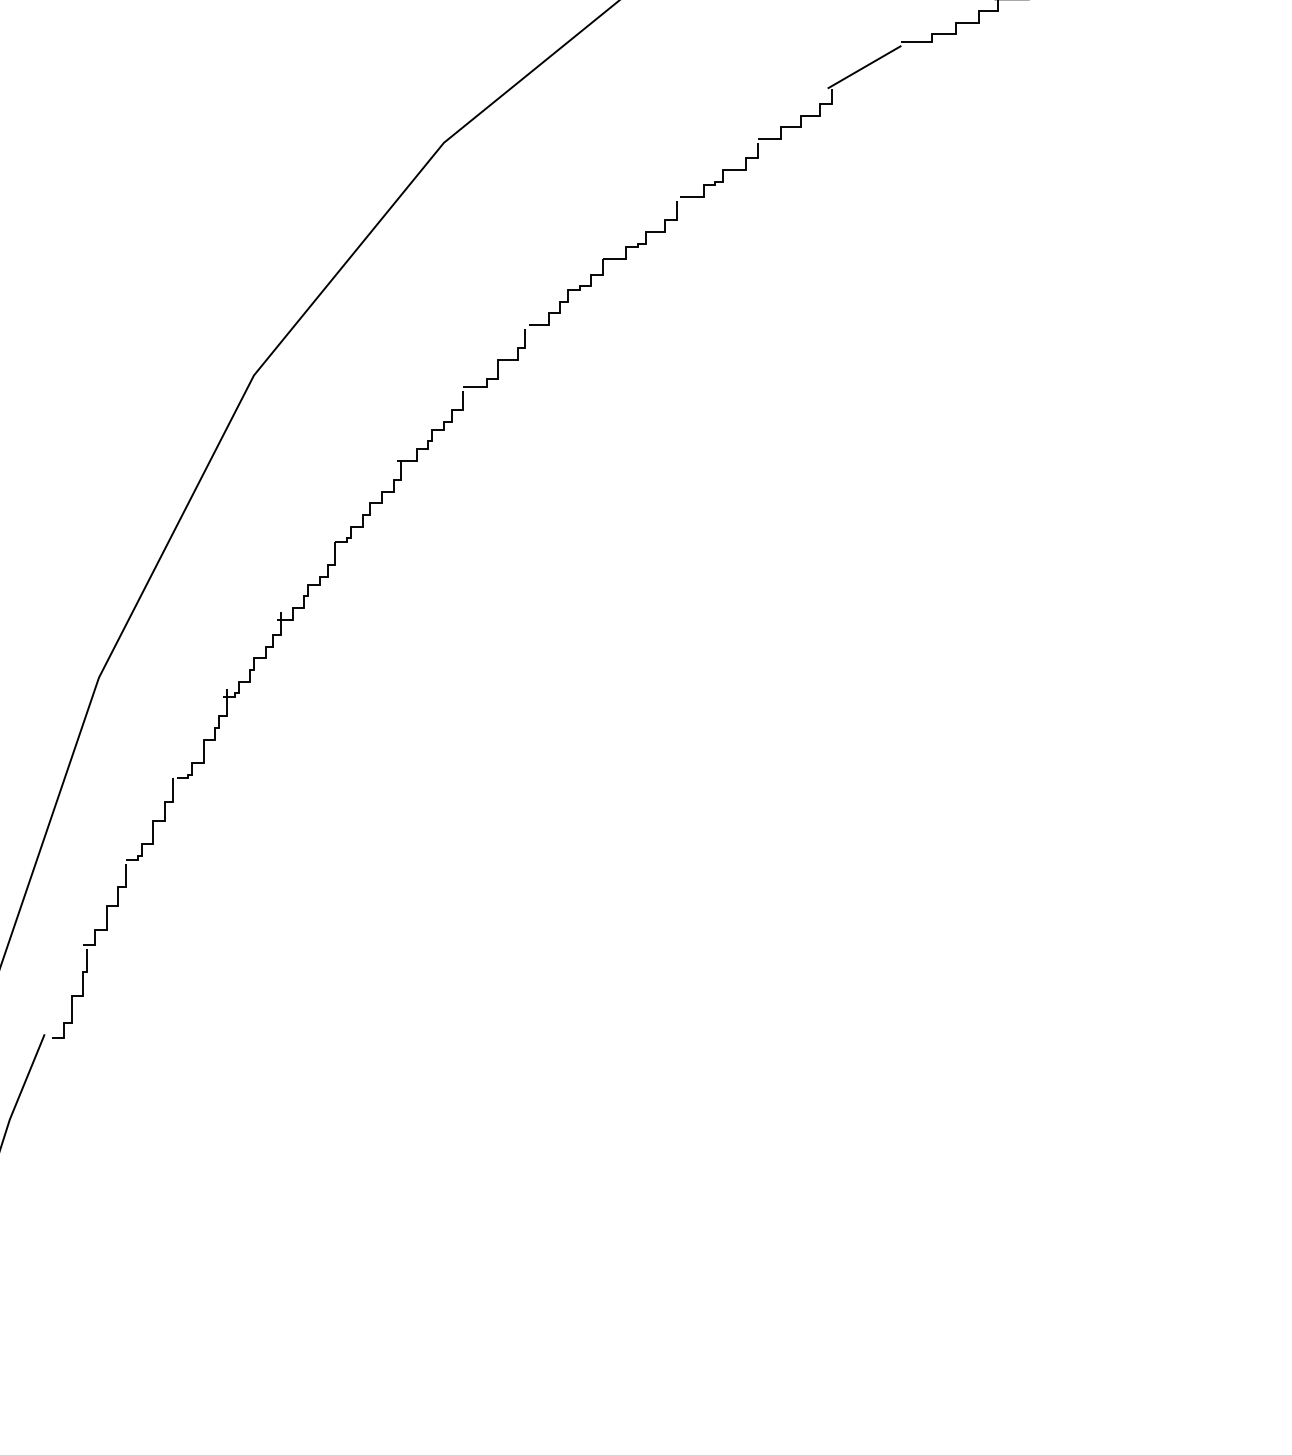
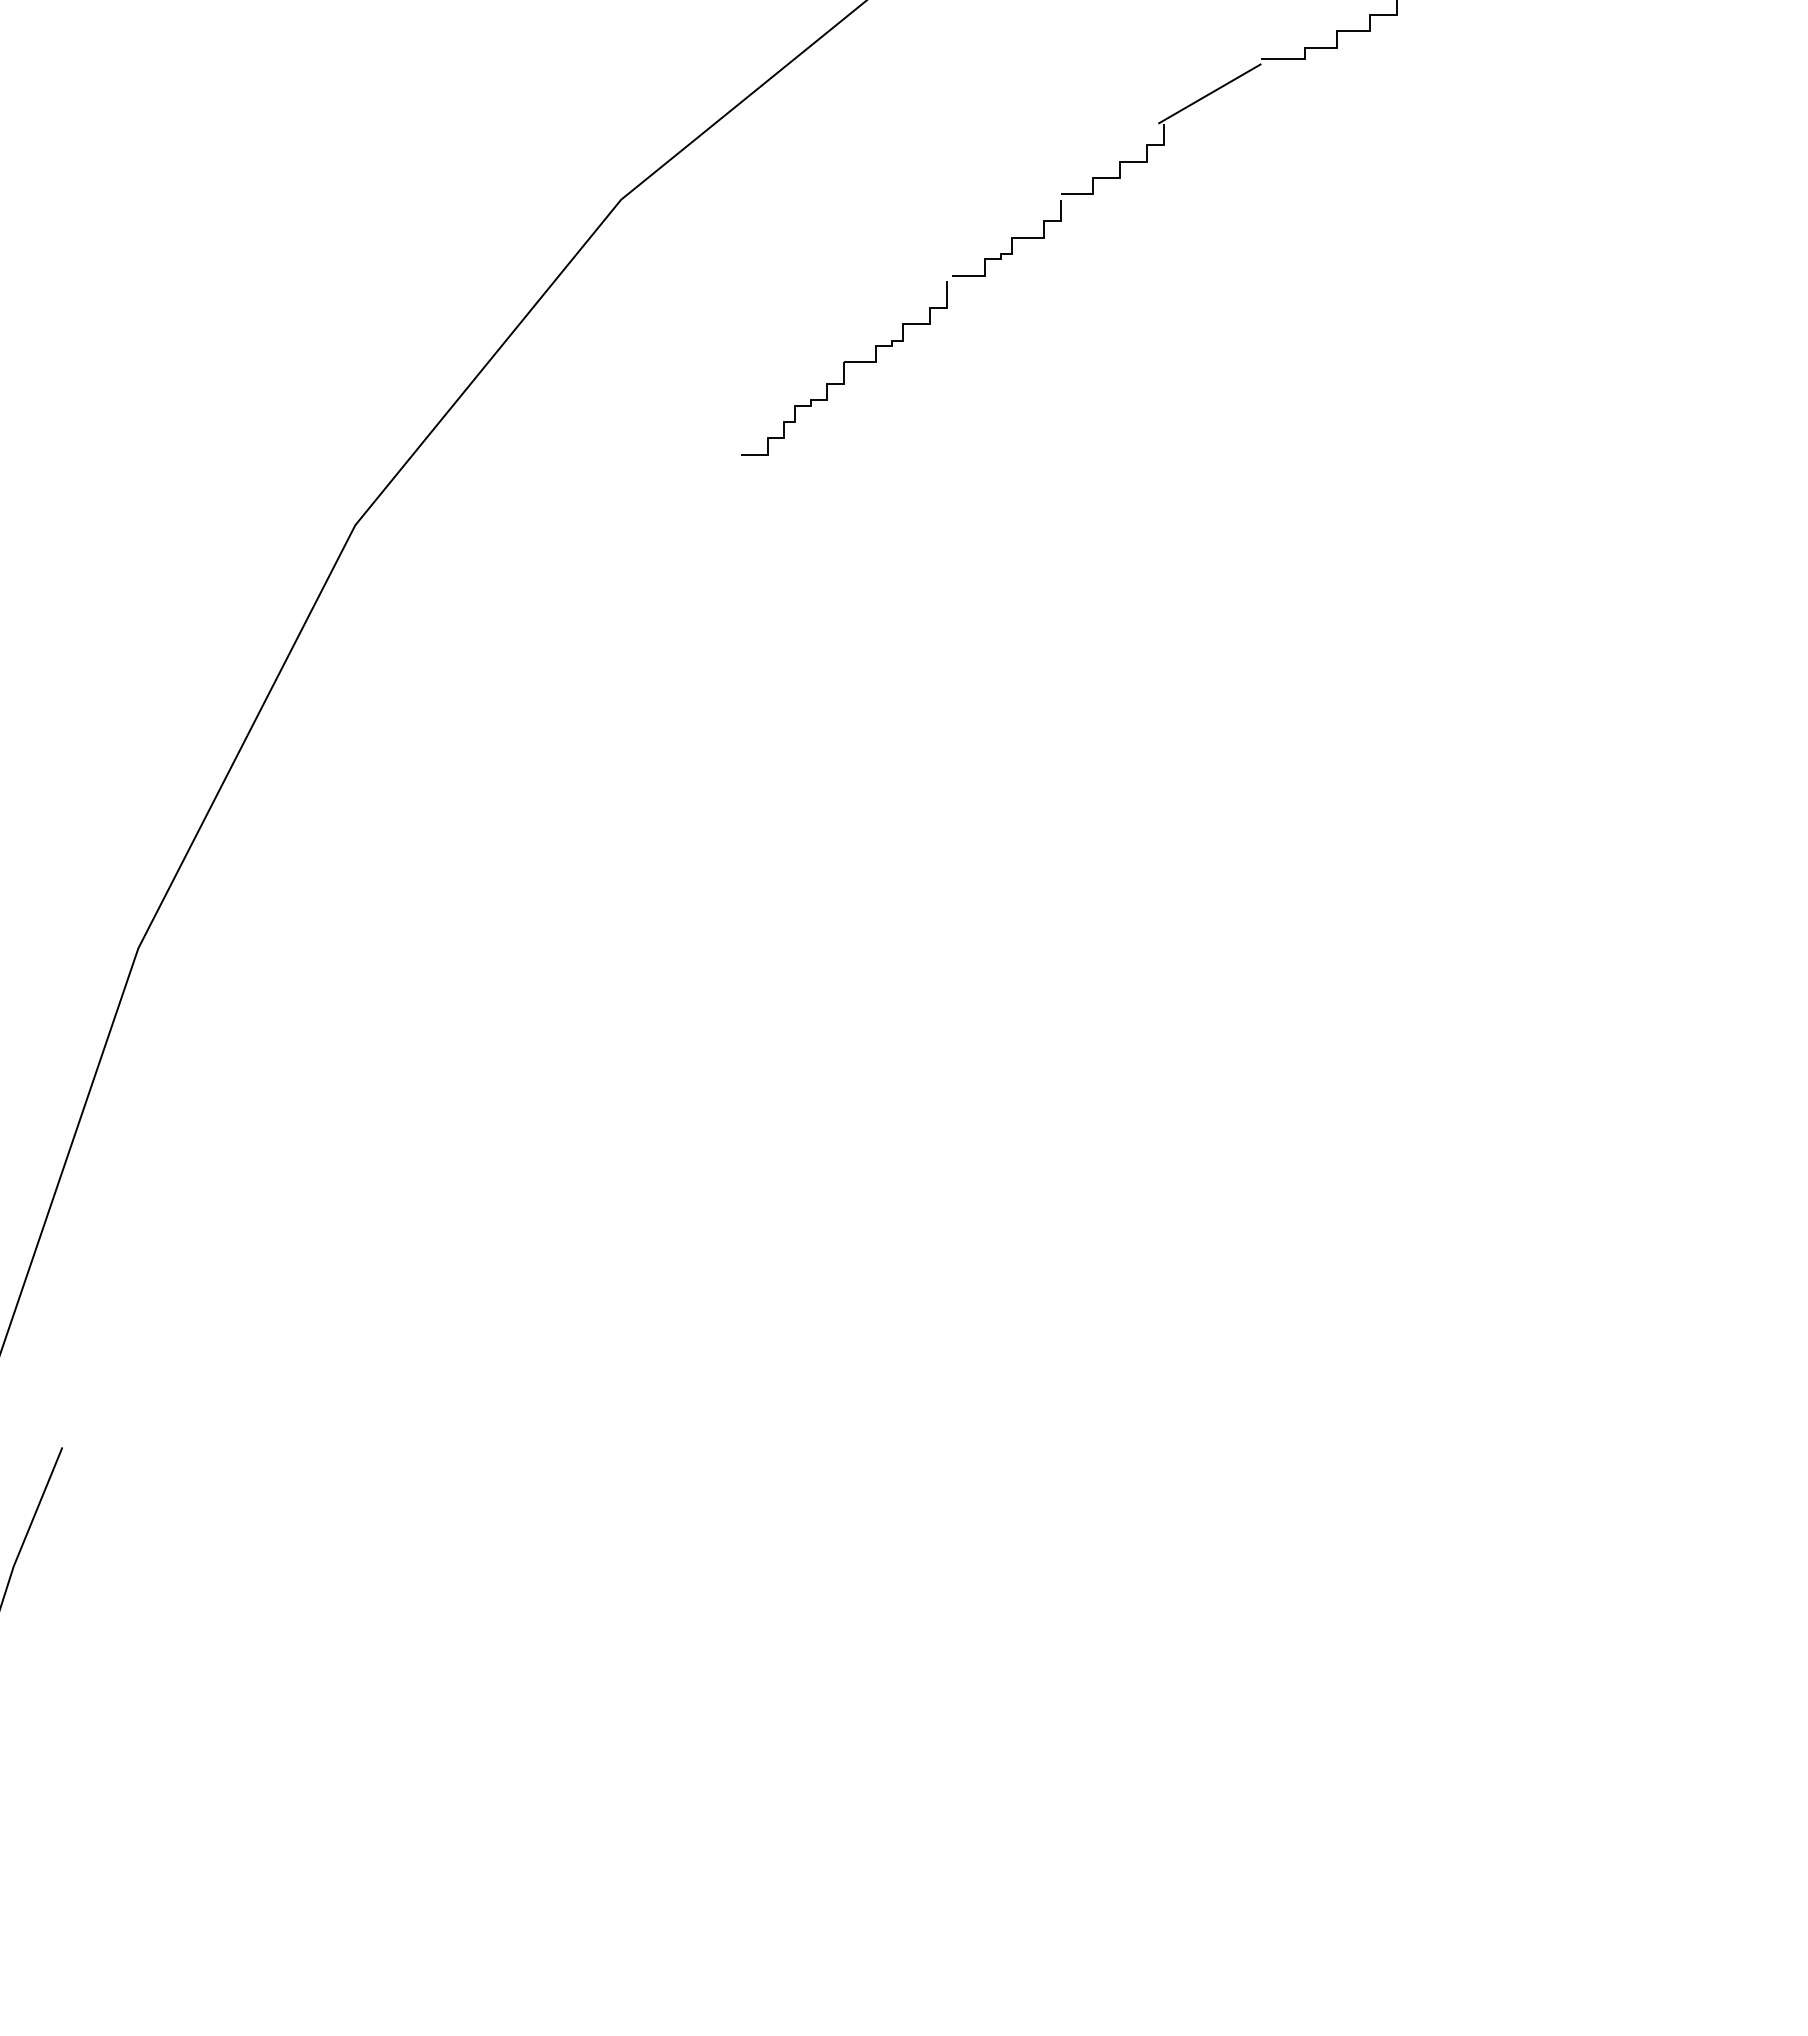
part: (266, 658) -> (372, 921), removed

